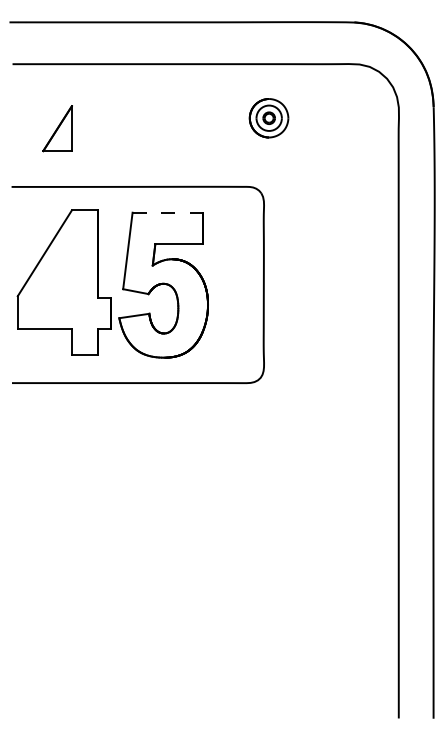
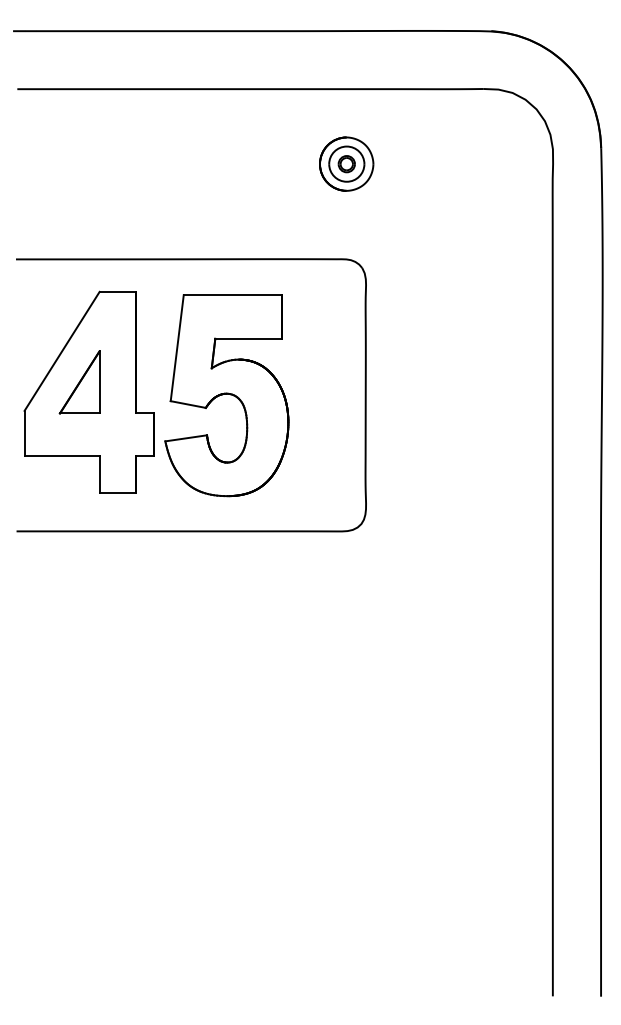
part: (268, 118) -> (345, 164), moved
part: (57, 128) -> (79, 382), moved
line: (168, 212) -> (233, 294), dashed -> solid

